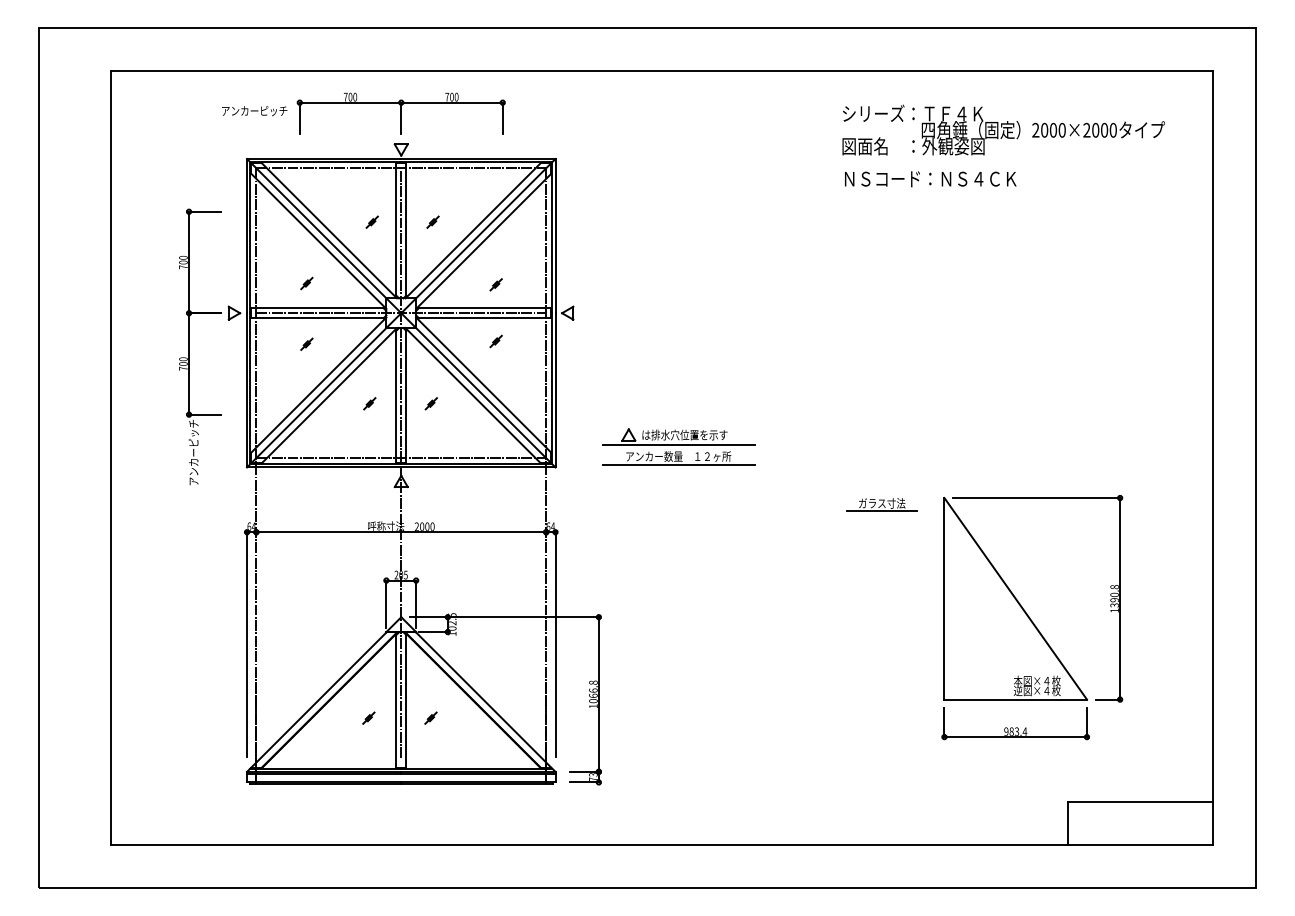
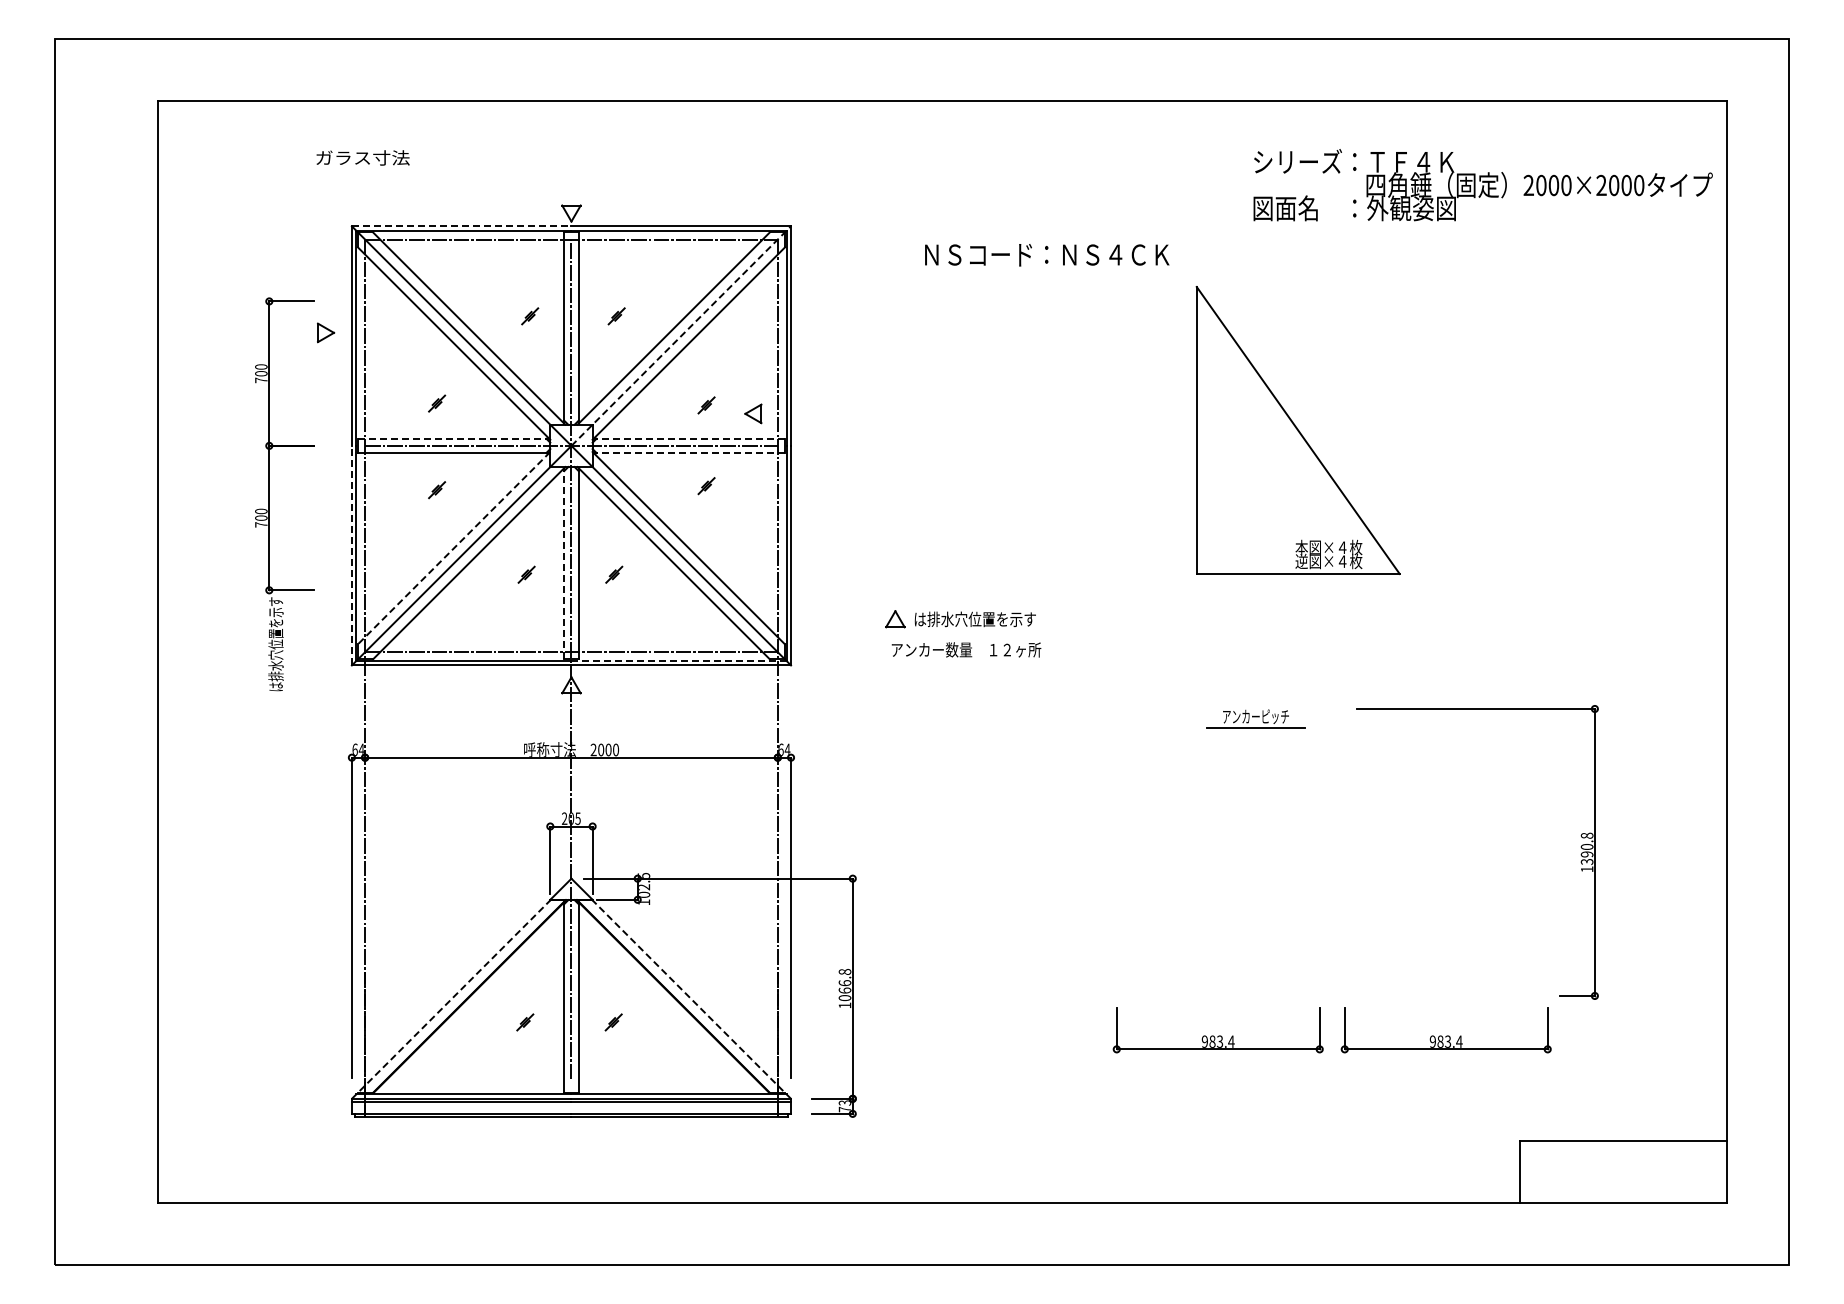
text: (254, 110) -> (362, 157), アンカーピッチ -> ガラス寸法
part: (401, 113) -> (571, 161), removed
text: (1003, 130) -> (1482, 185), moved
line: (324, 159) -> (461, 226), solid -> dashed
text: (930, 179) -> (1047, 255), moved
line: (478, 235) -> (681, 335), solid -> dashed
line: (318, 308) -> (453, 438), solid -> dashed
line: (484, 308) -> (689, 438), solid -> dashed
part: (234, 312) -> (326, 332), moved
part: (567, 312) -> (753, 413), moved
line: (484, 318) -> (689, 453), solid -> dashed
line: (318, 385) -> (453, 548), solid -> dashed
line: (246, 390) -> (351, 555), solid -> dashed
line: (396, 395) -> (564, 563), solid -> dashed
line: (678, 445) -> (966, 633), removed
text: (193, 452) -> (275, 644), アンカーピッチ -> は排水穴位置を示す
line: (476, 463) -> (678, 660), solid -> dashed
line: (678, 465) -> (966, 662), removed
text: (882, 503) -> (1256, 716), ガラス寸法 -> アンカーピッチ
part: (1015, 598) -> (1297, 430), moved
line: (317, 702) -> (451, 999), solid -> dashed
line: (485, 702) -> (691, 999), solid -> dashed
part: (855, 723) -> (1217, 1030), added

